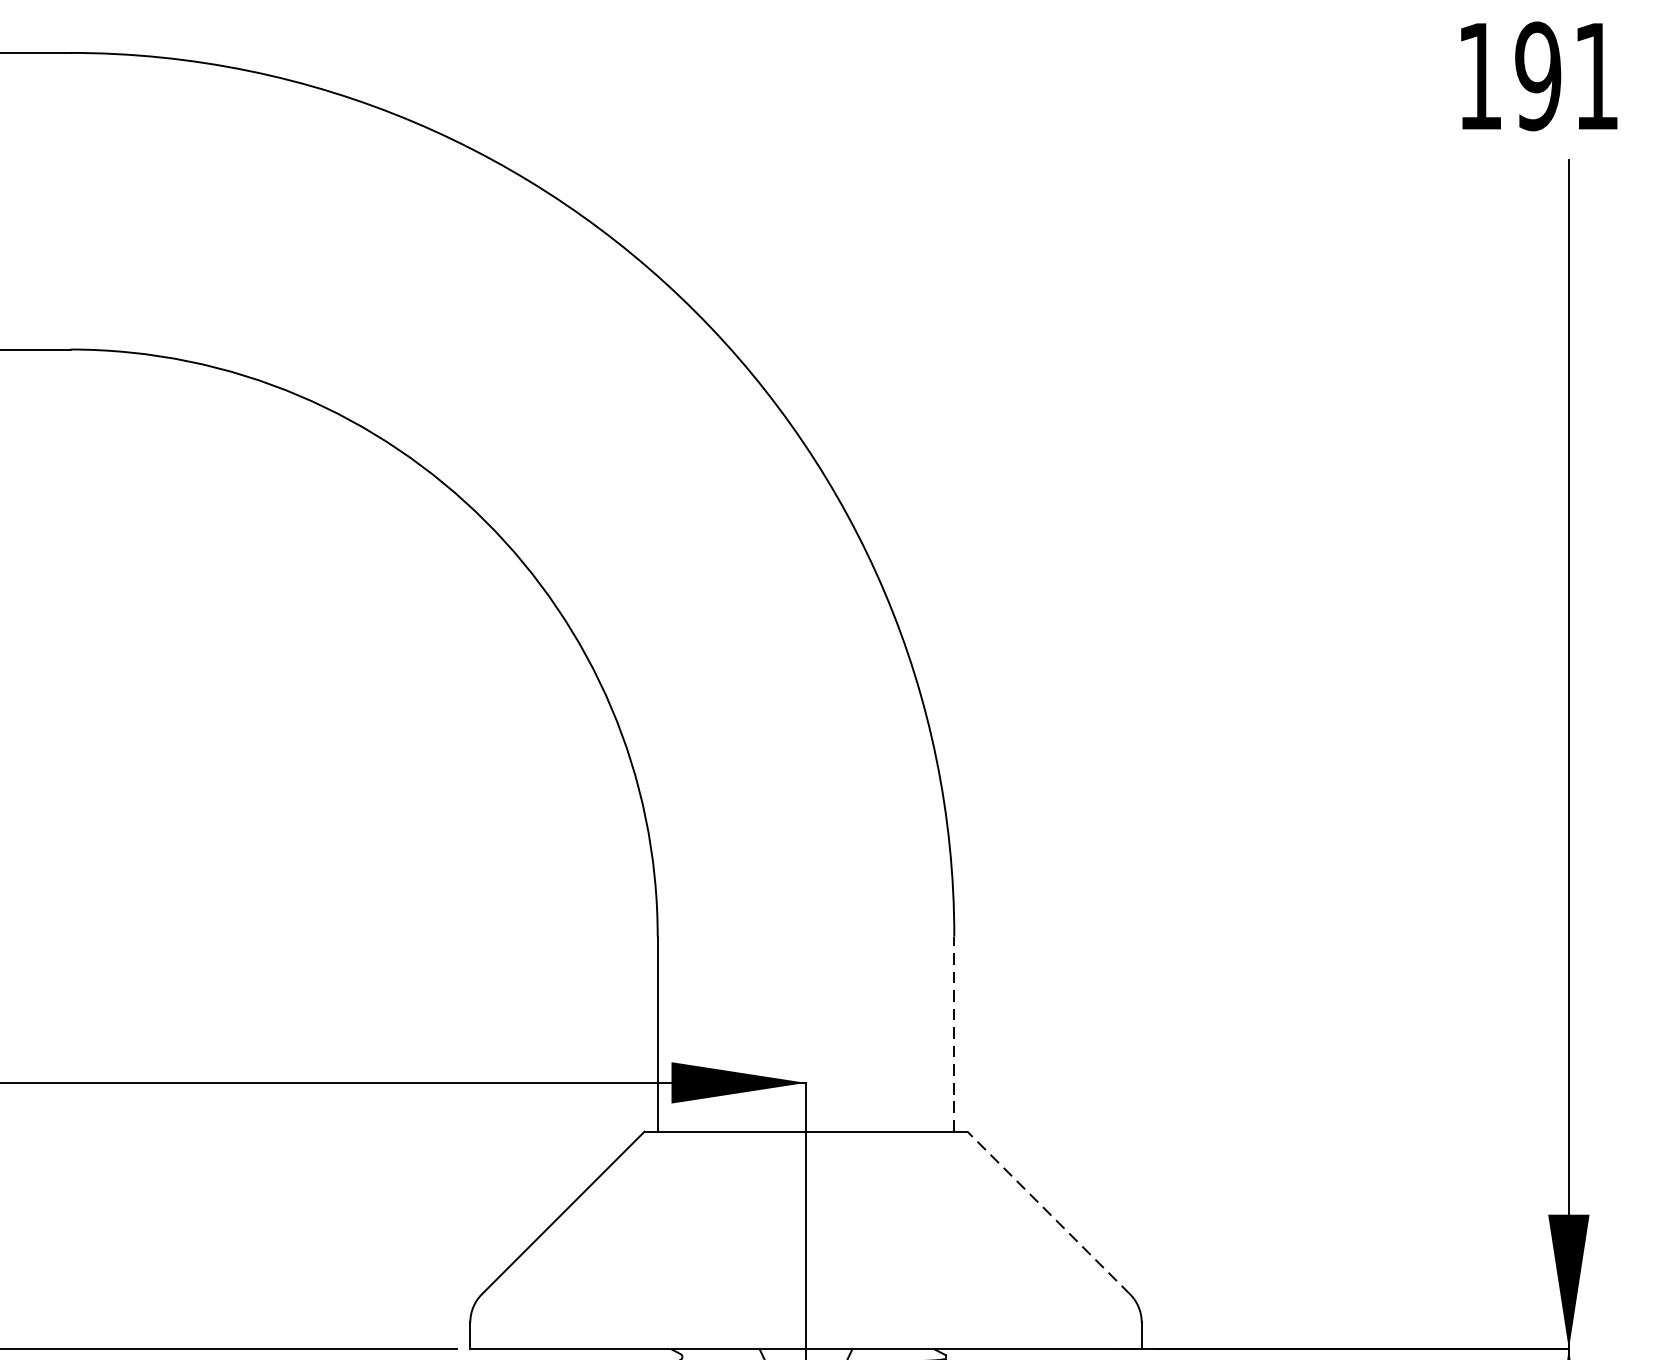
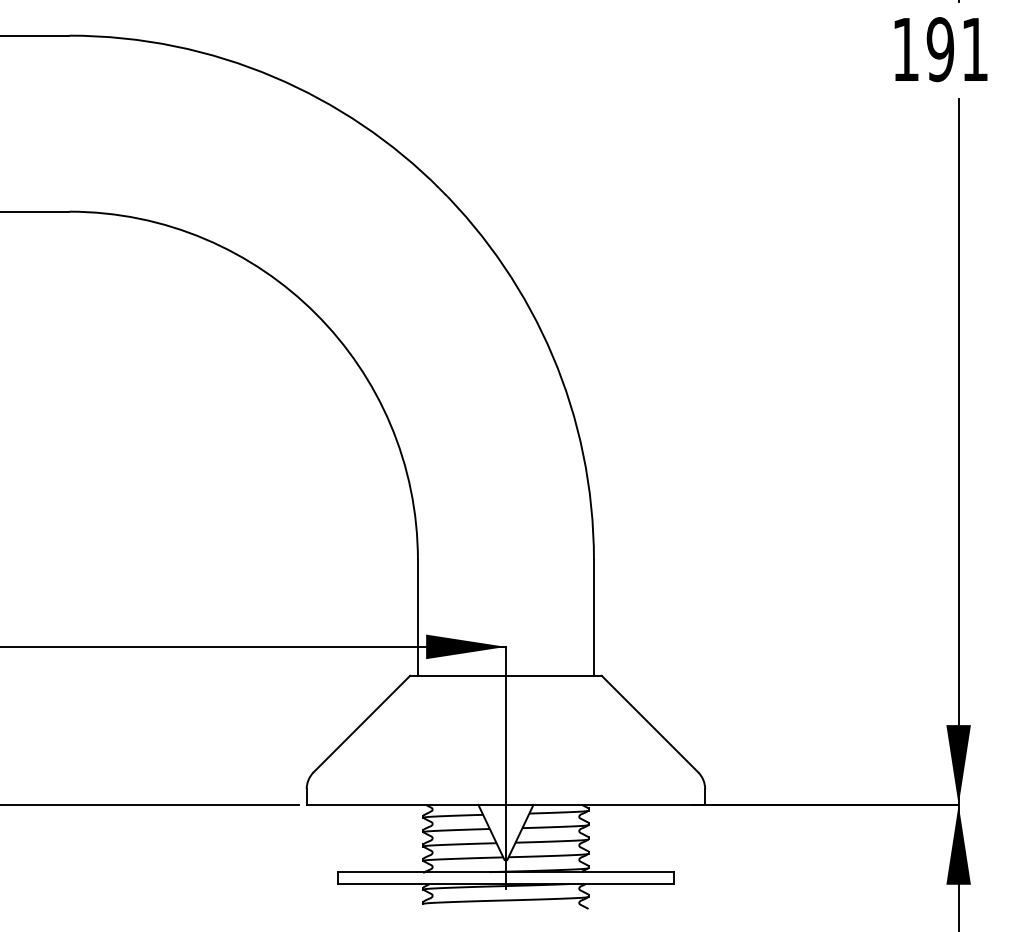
line: (953, 1033) -> (593, 617), dashed -> solid
line: (1047, 1211) -> (649, 723), dashed -> solid

